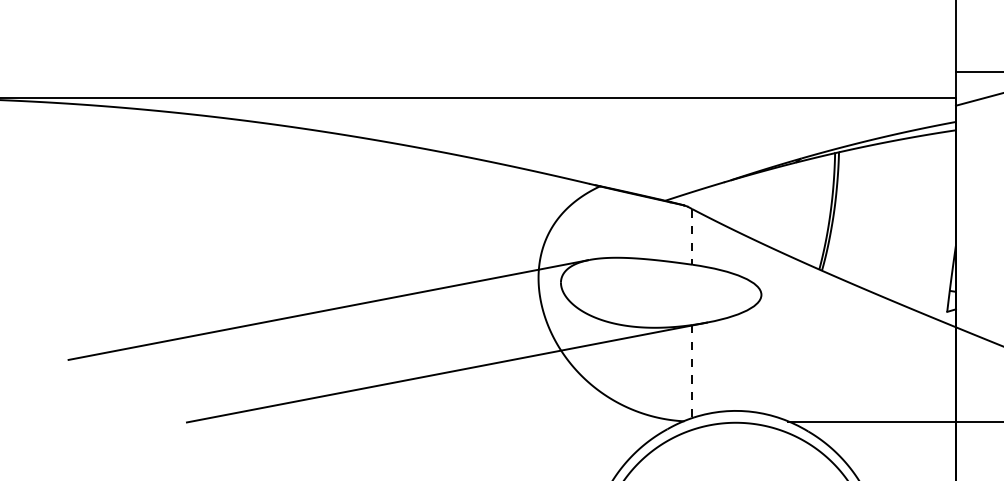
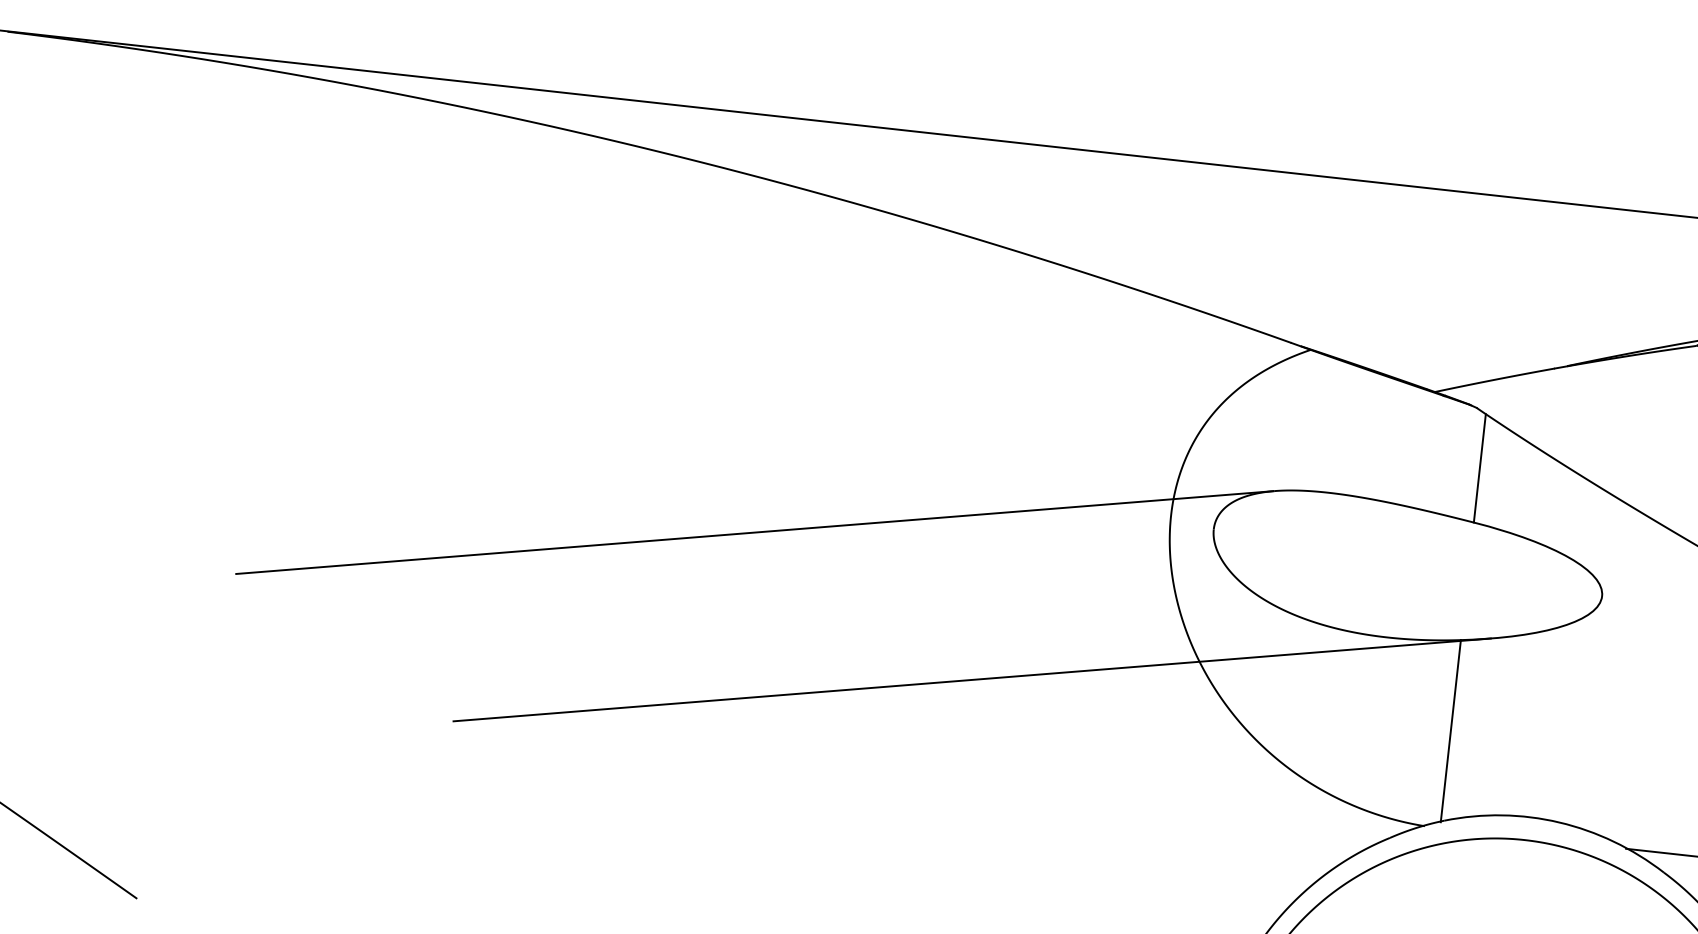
line: (692, 236) -> (1480, 467), dashed -> solid
line: (692, 371) -> (1451, 730), dashed -> solid

